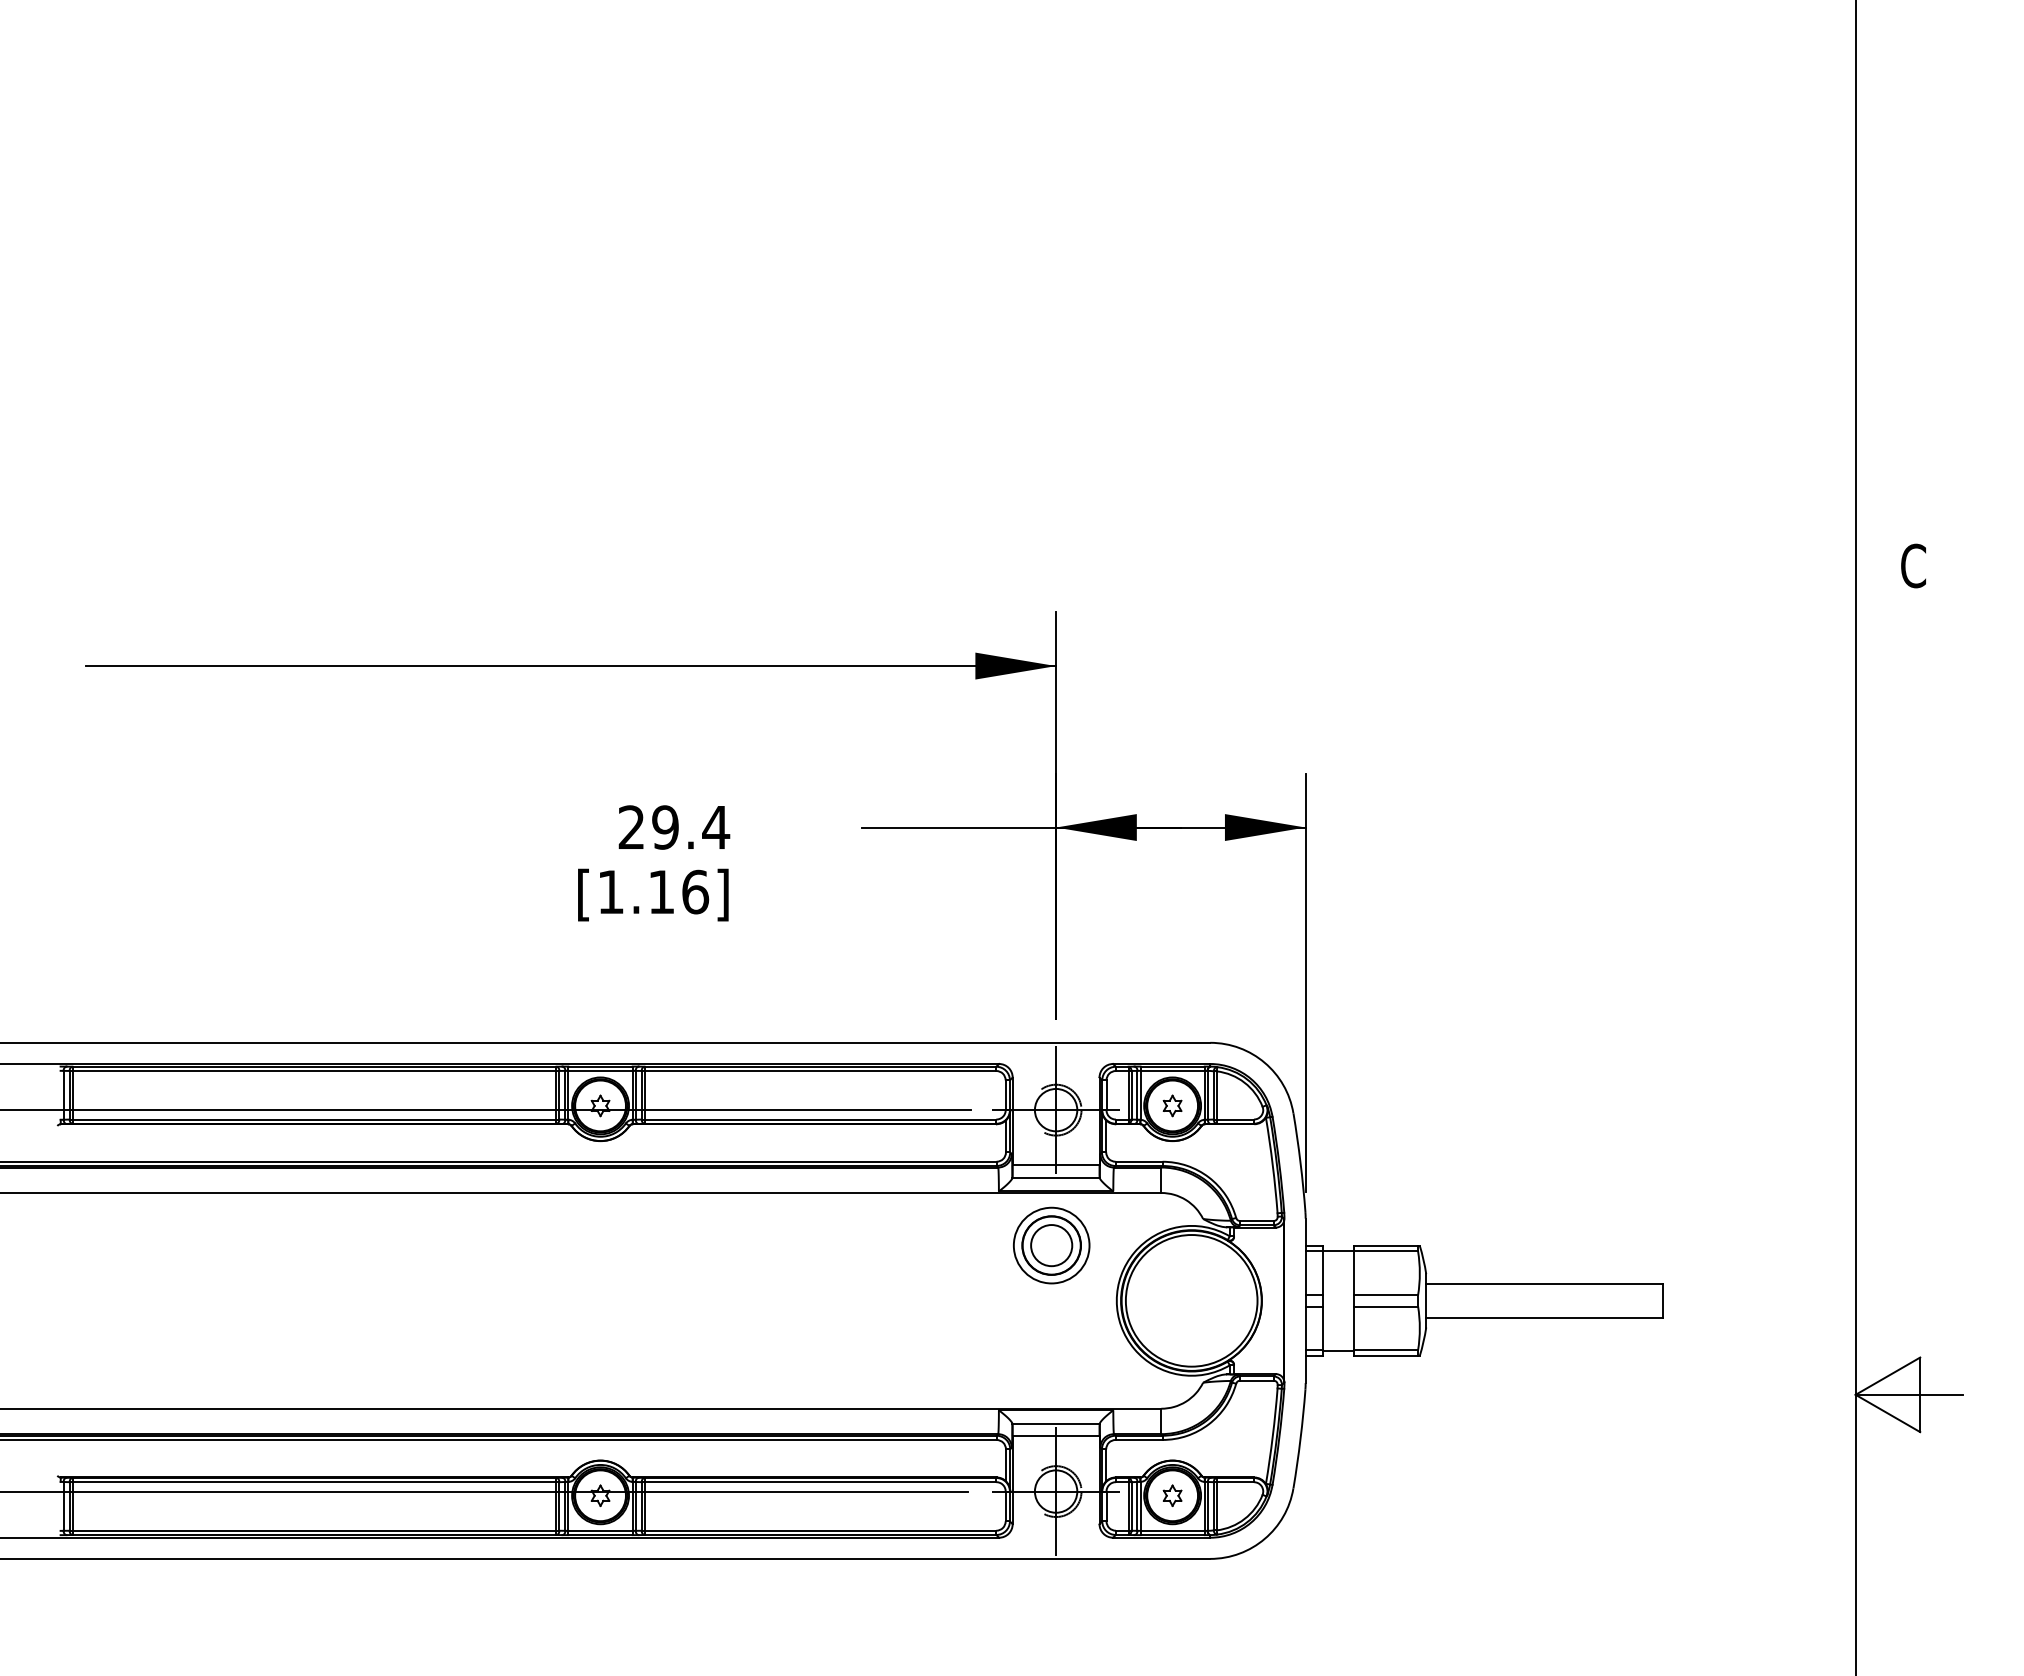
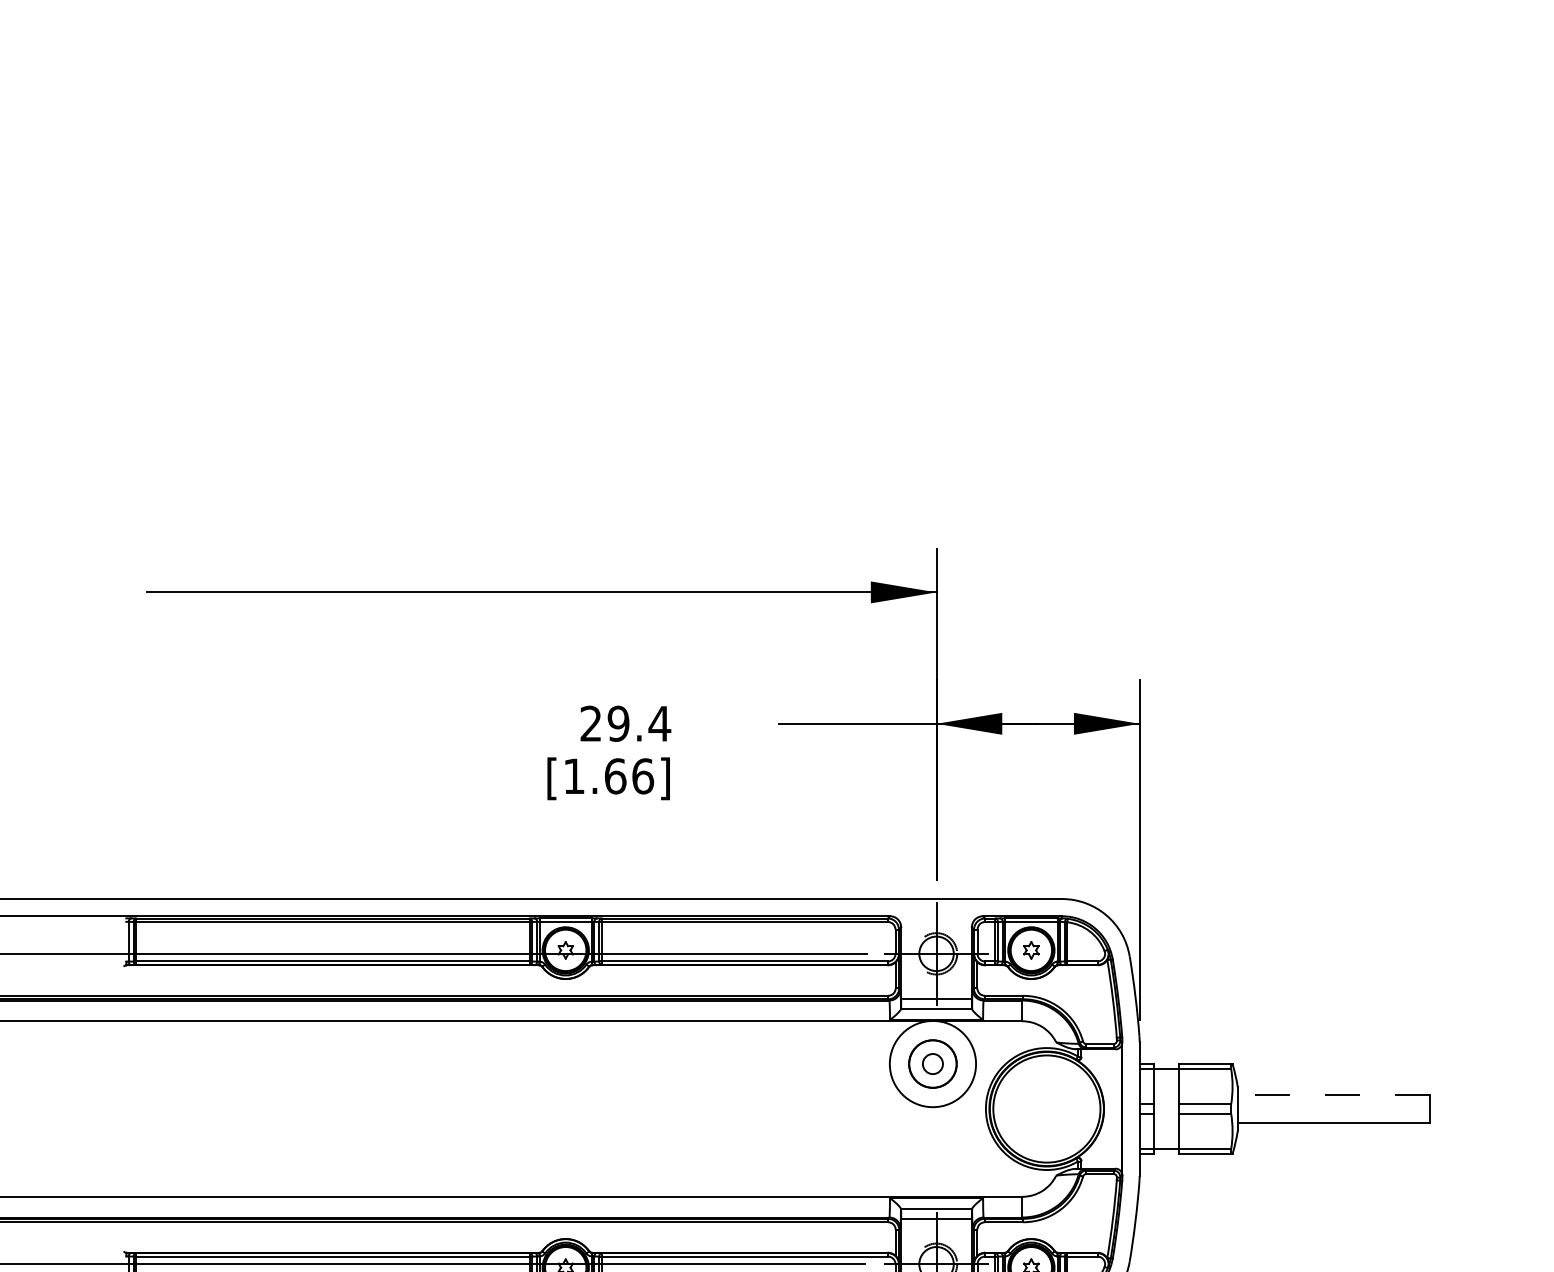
text: (661, 891) -> (615, 775), [1.16] -> [1.66]
circle: (1051, 1245) -> (932, 1063), size x0.6
circle: (1051, 1245) -> (932, 1063), size x1.4
line: (1543, 1283) -> (1333, 1094), solid -> dashed

